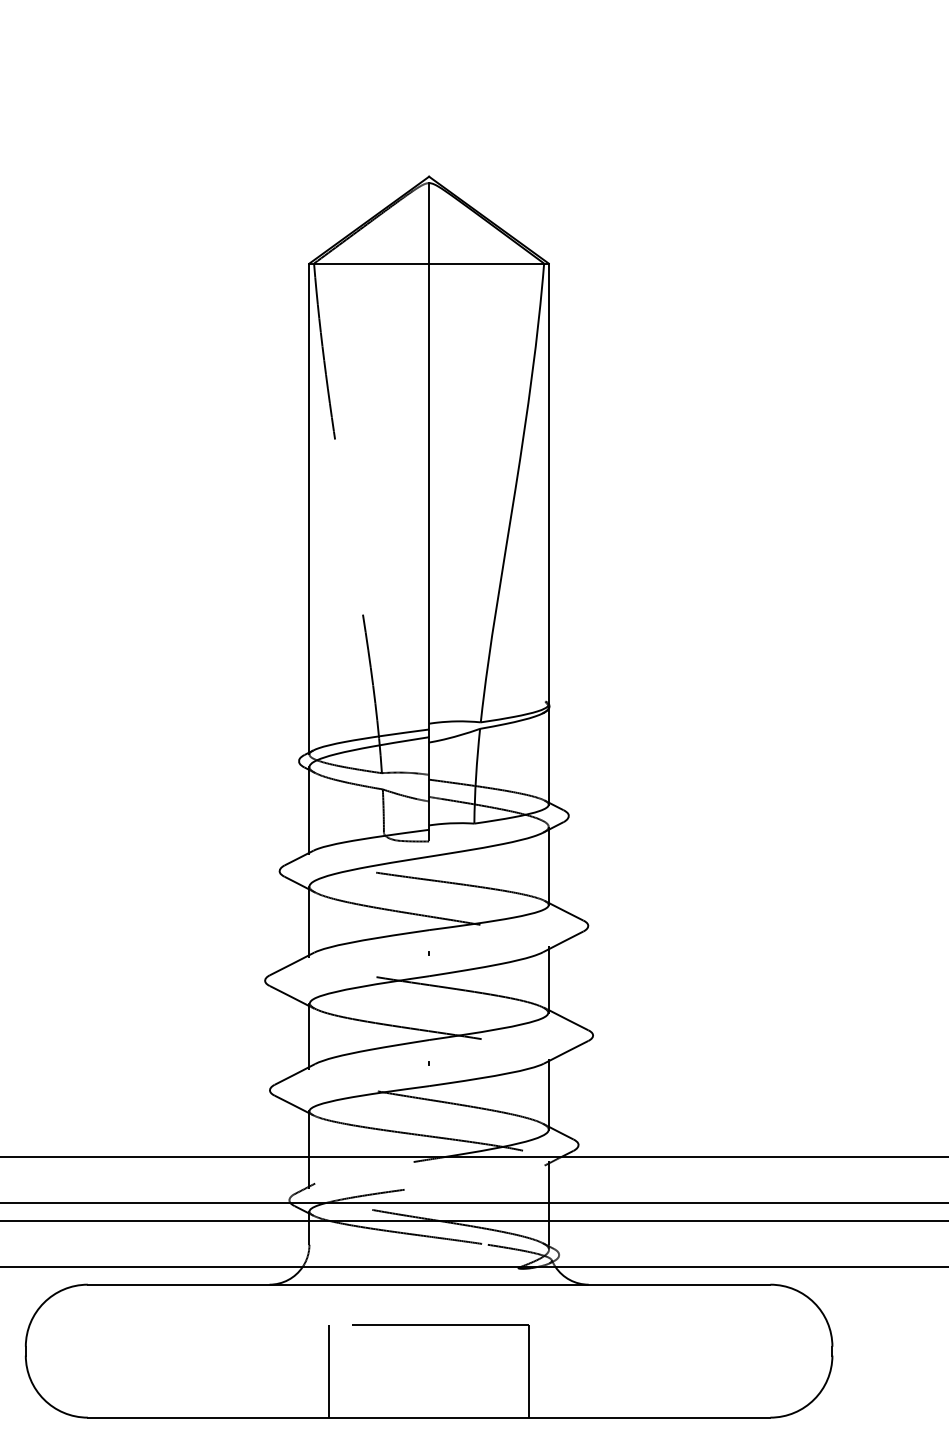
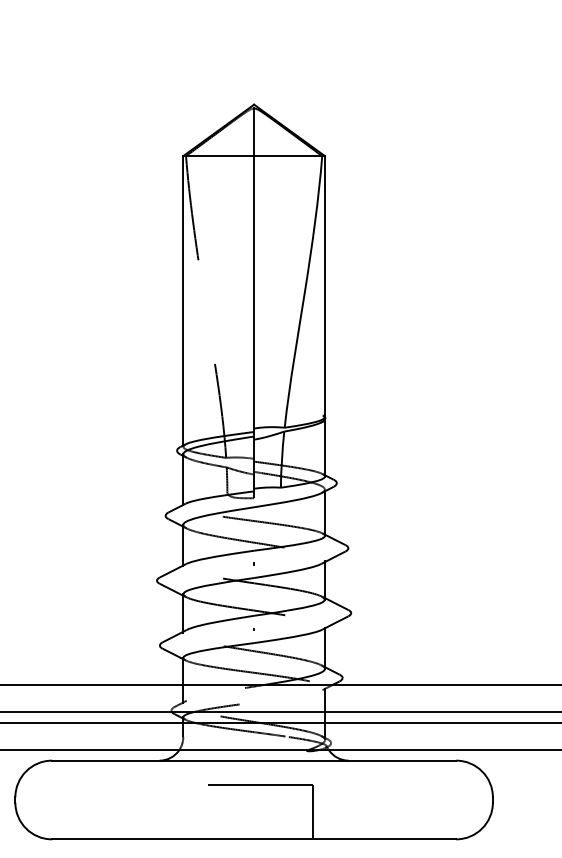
line: (328, 1370) -> (194, 811), removed

